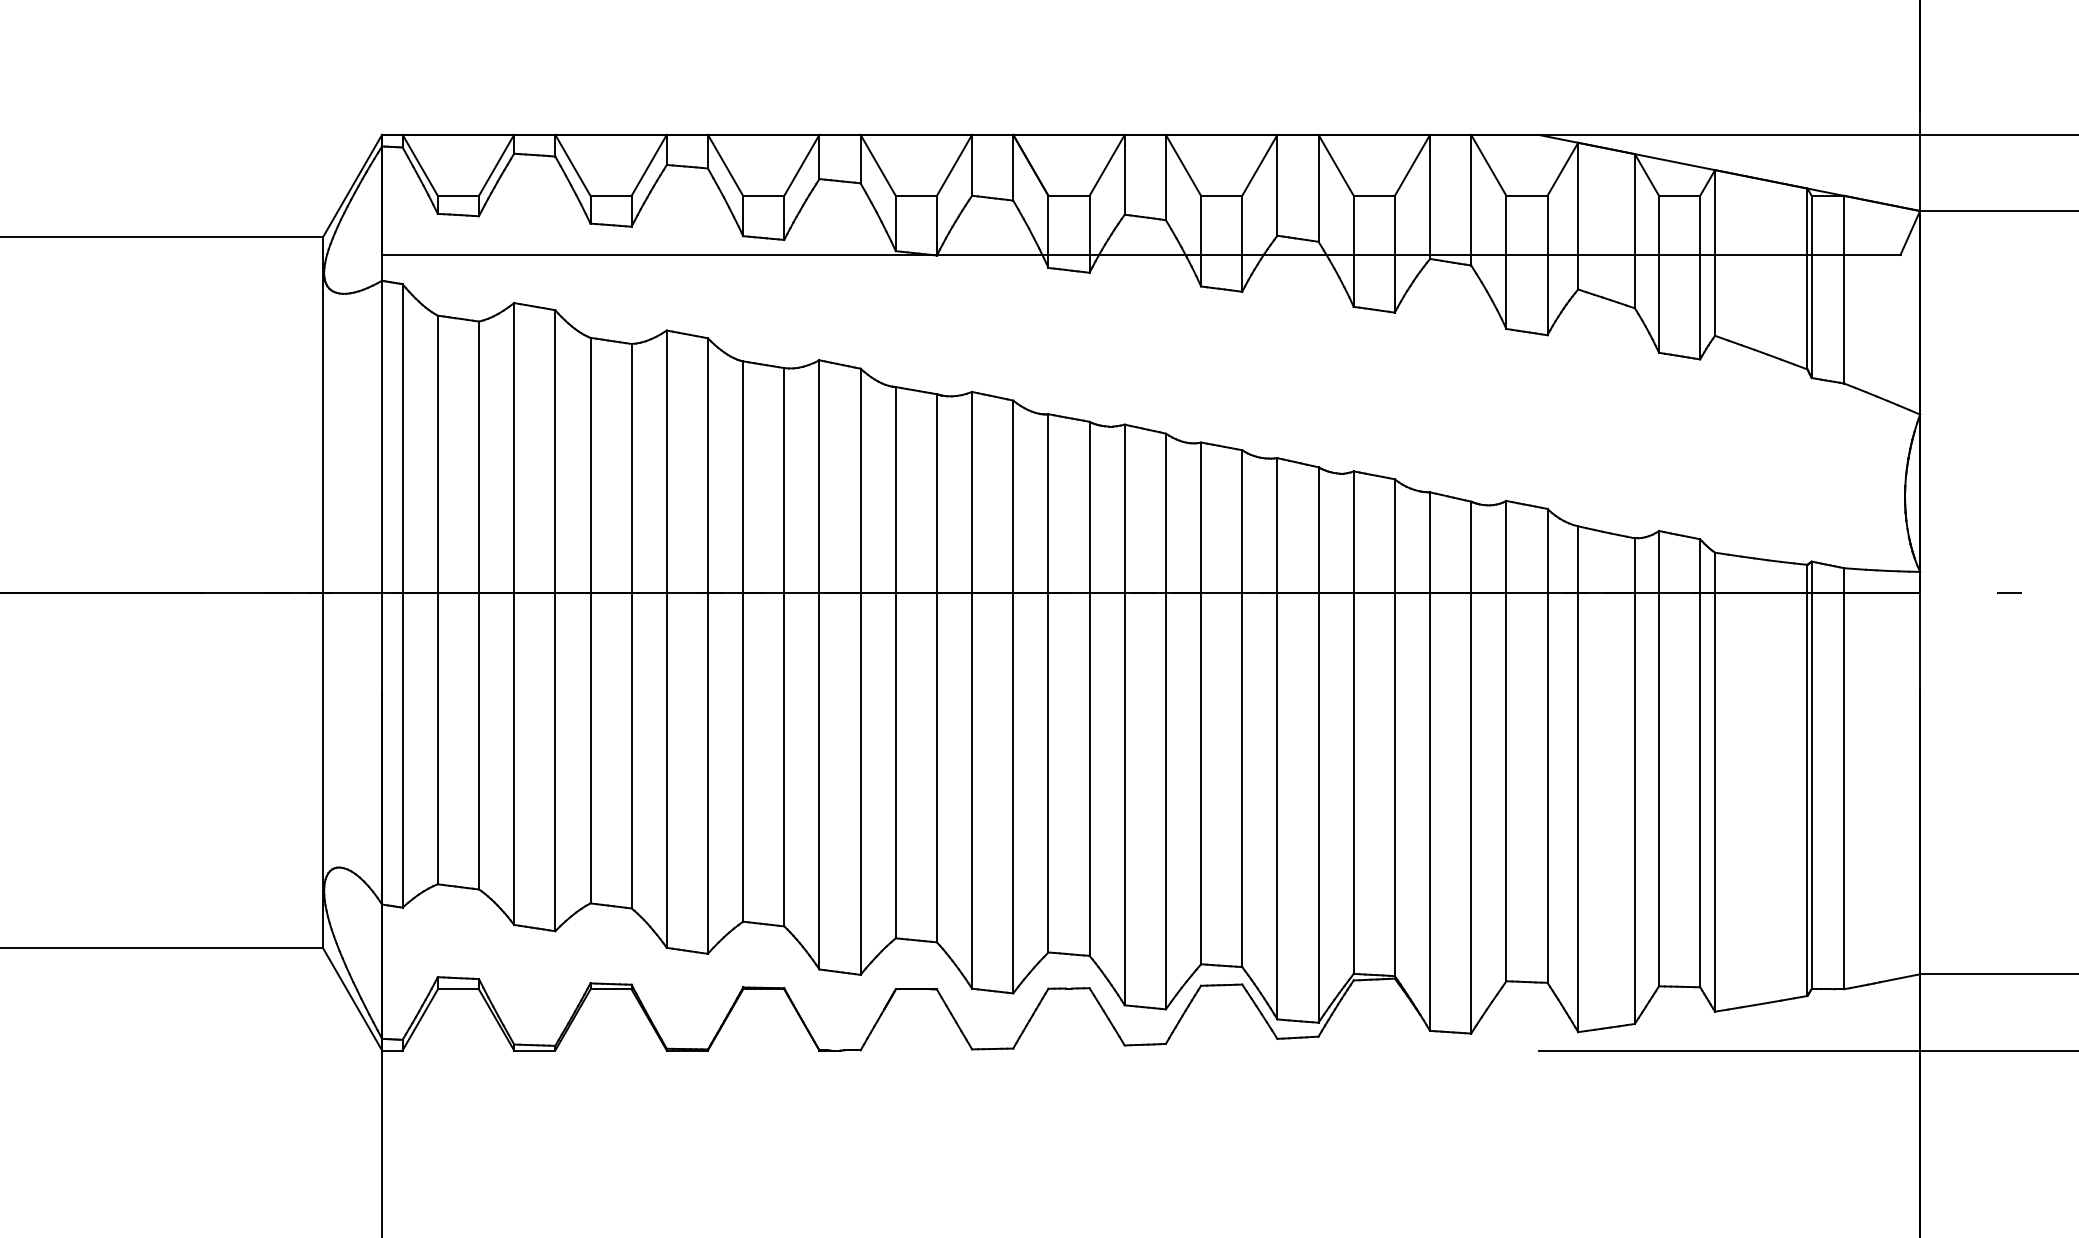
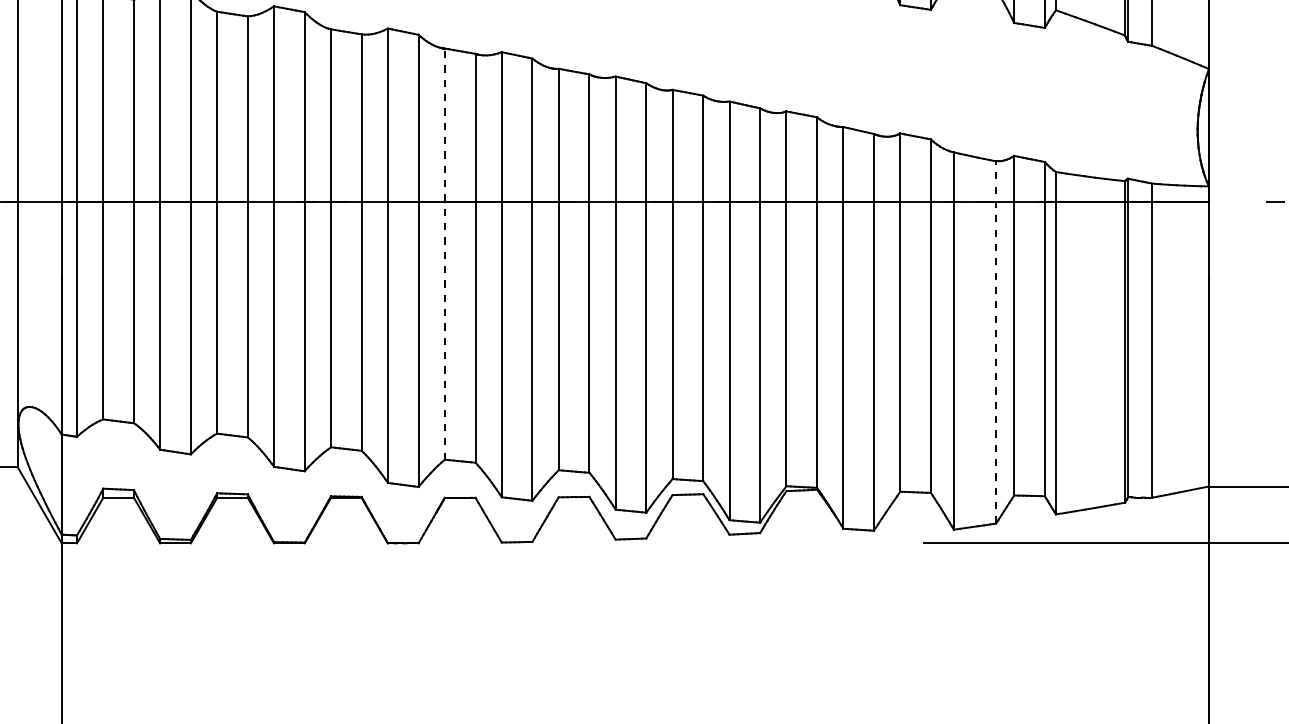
line: (895, 662) -> (444, 253), solid -> dashed
line: (1634, 781) -> (995, 342), solid -> dashed

